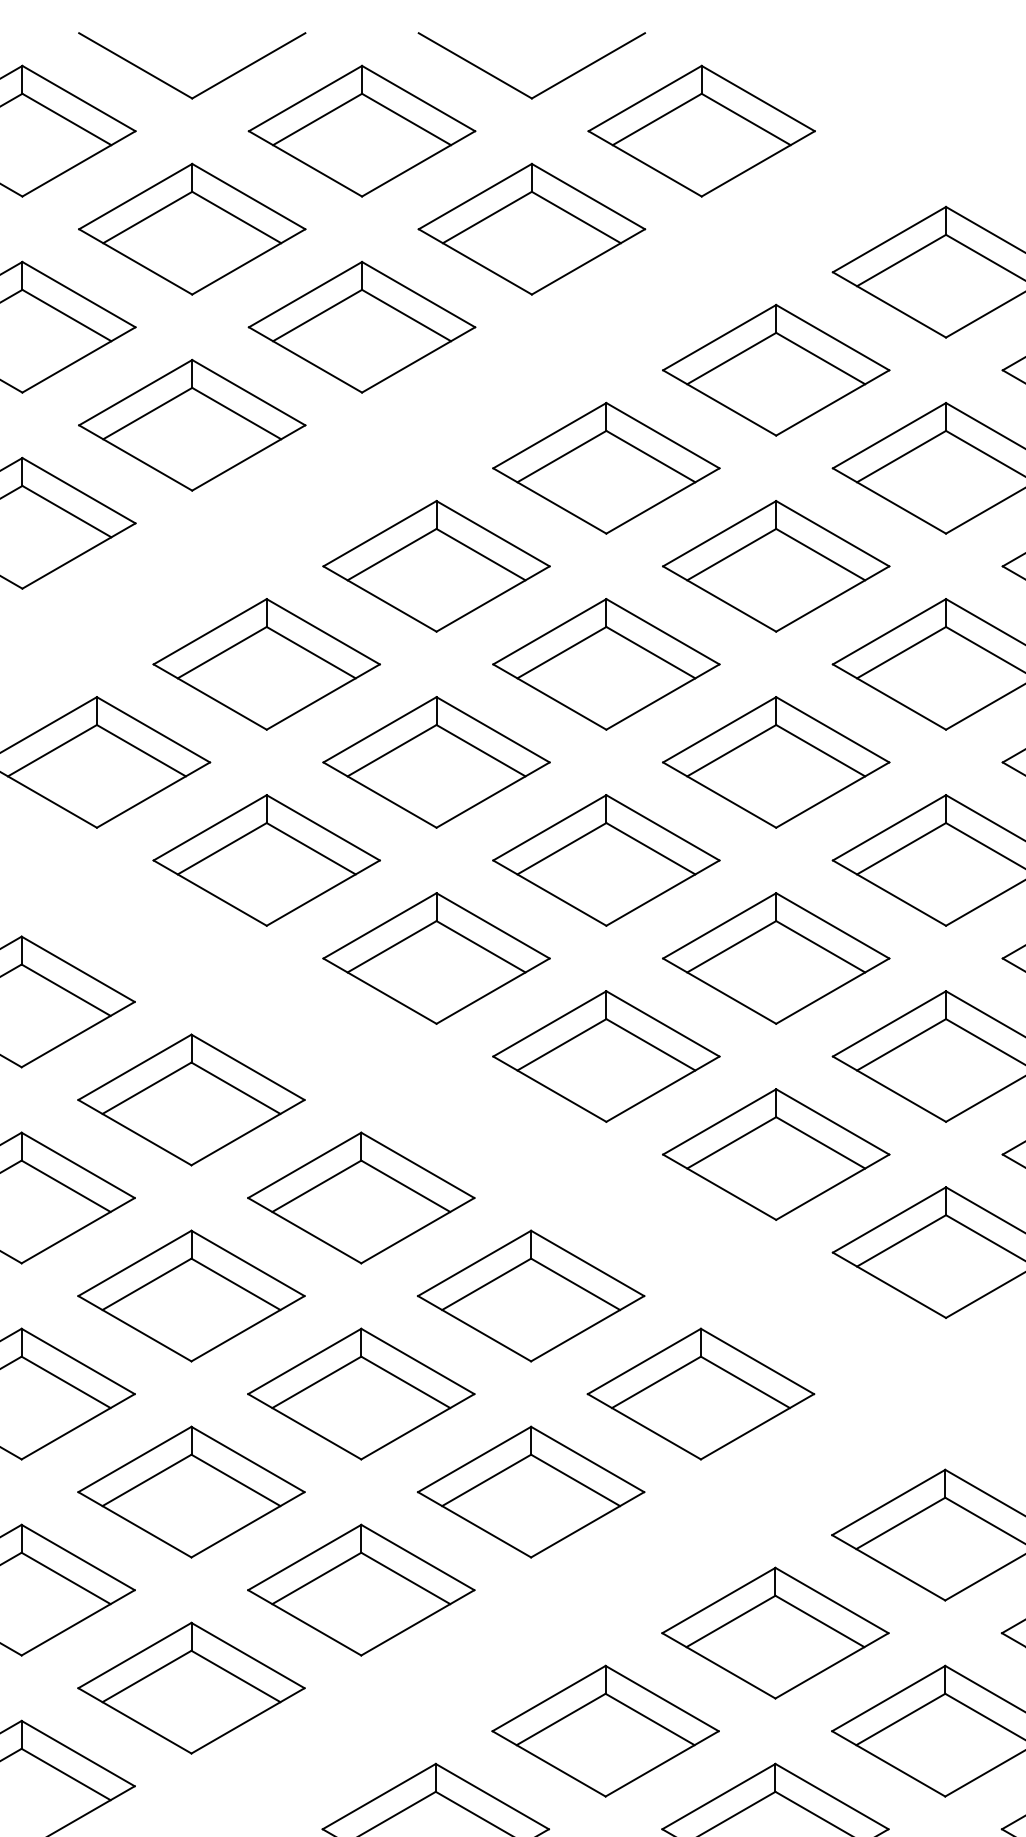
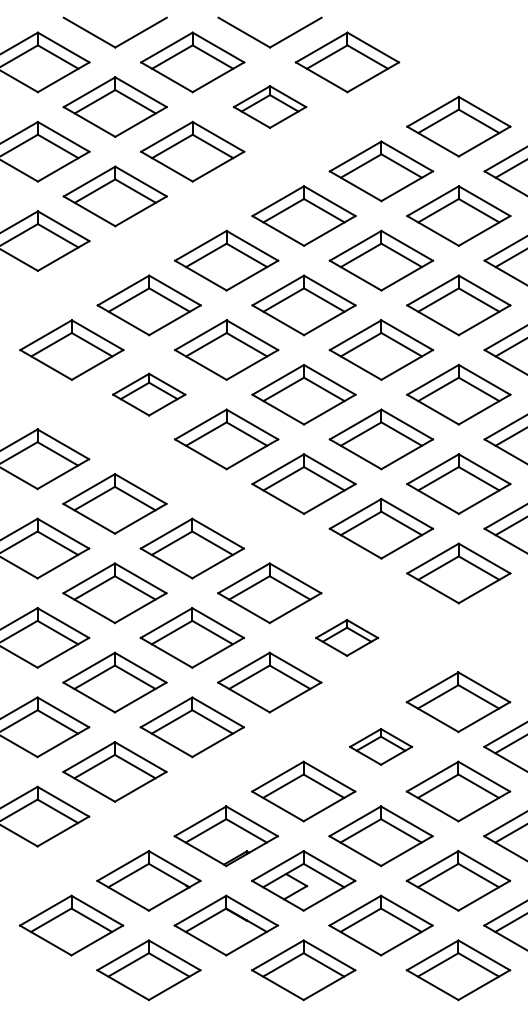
part: (530, 227) -> (269, 106), size x0.7
part: (265, 859) -> (148, 394), size x0.7
part: (699, 1393) -> (346, 637), size x0.6
part: (774, 1632) -> (380, 746), size x0.6

